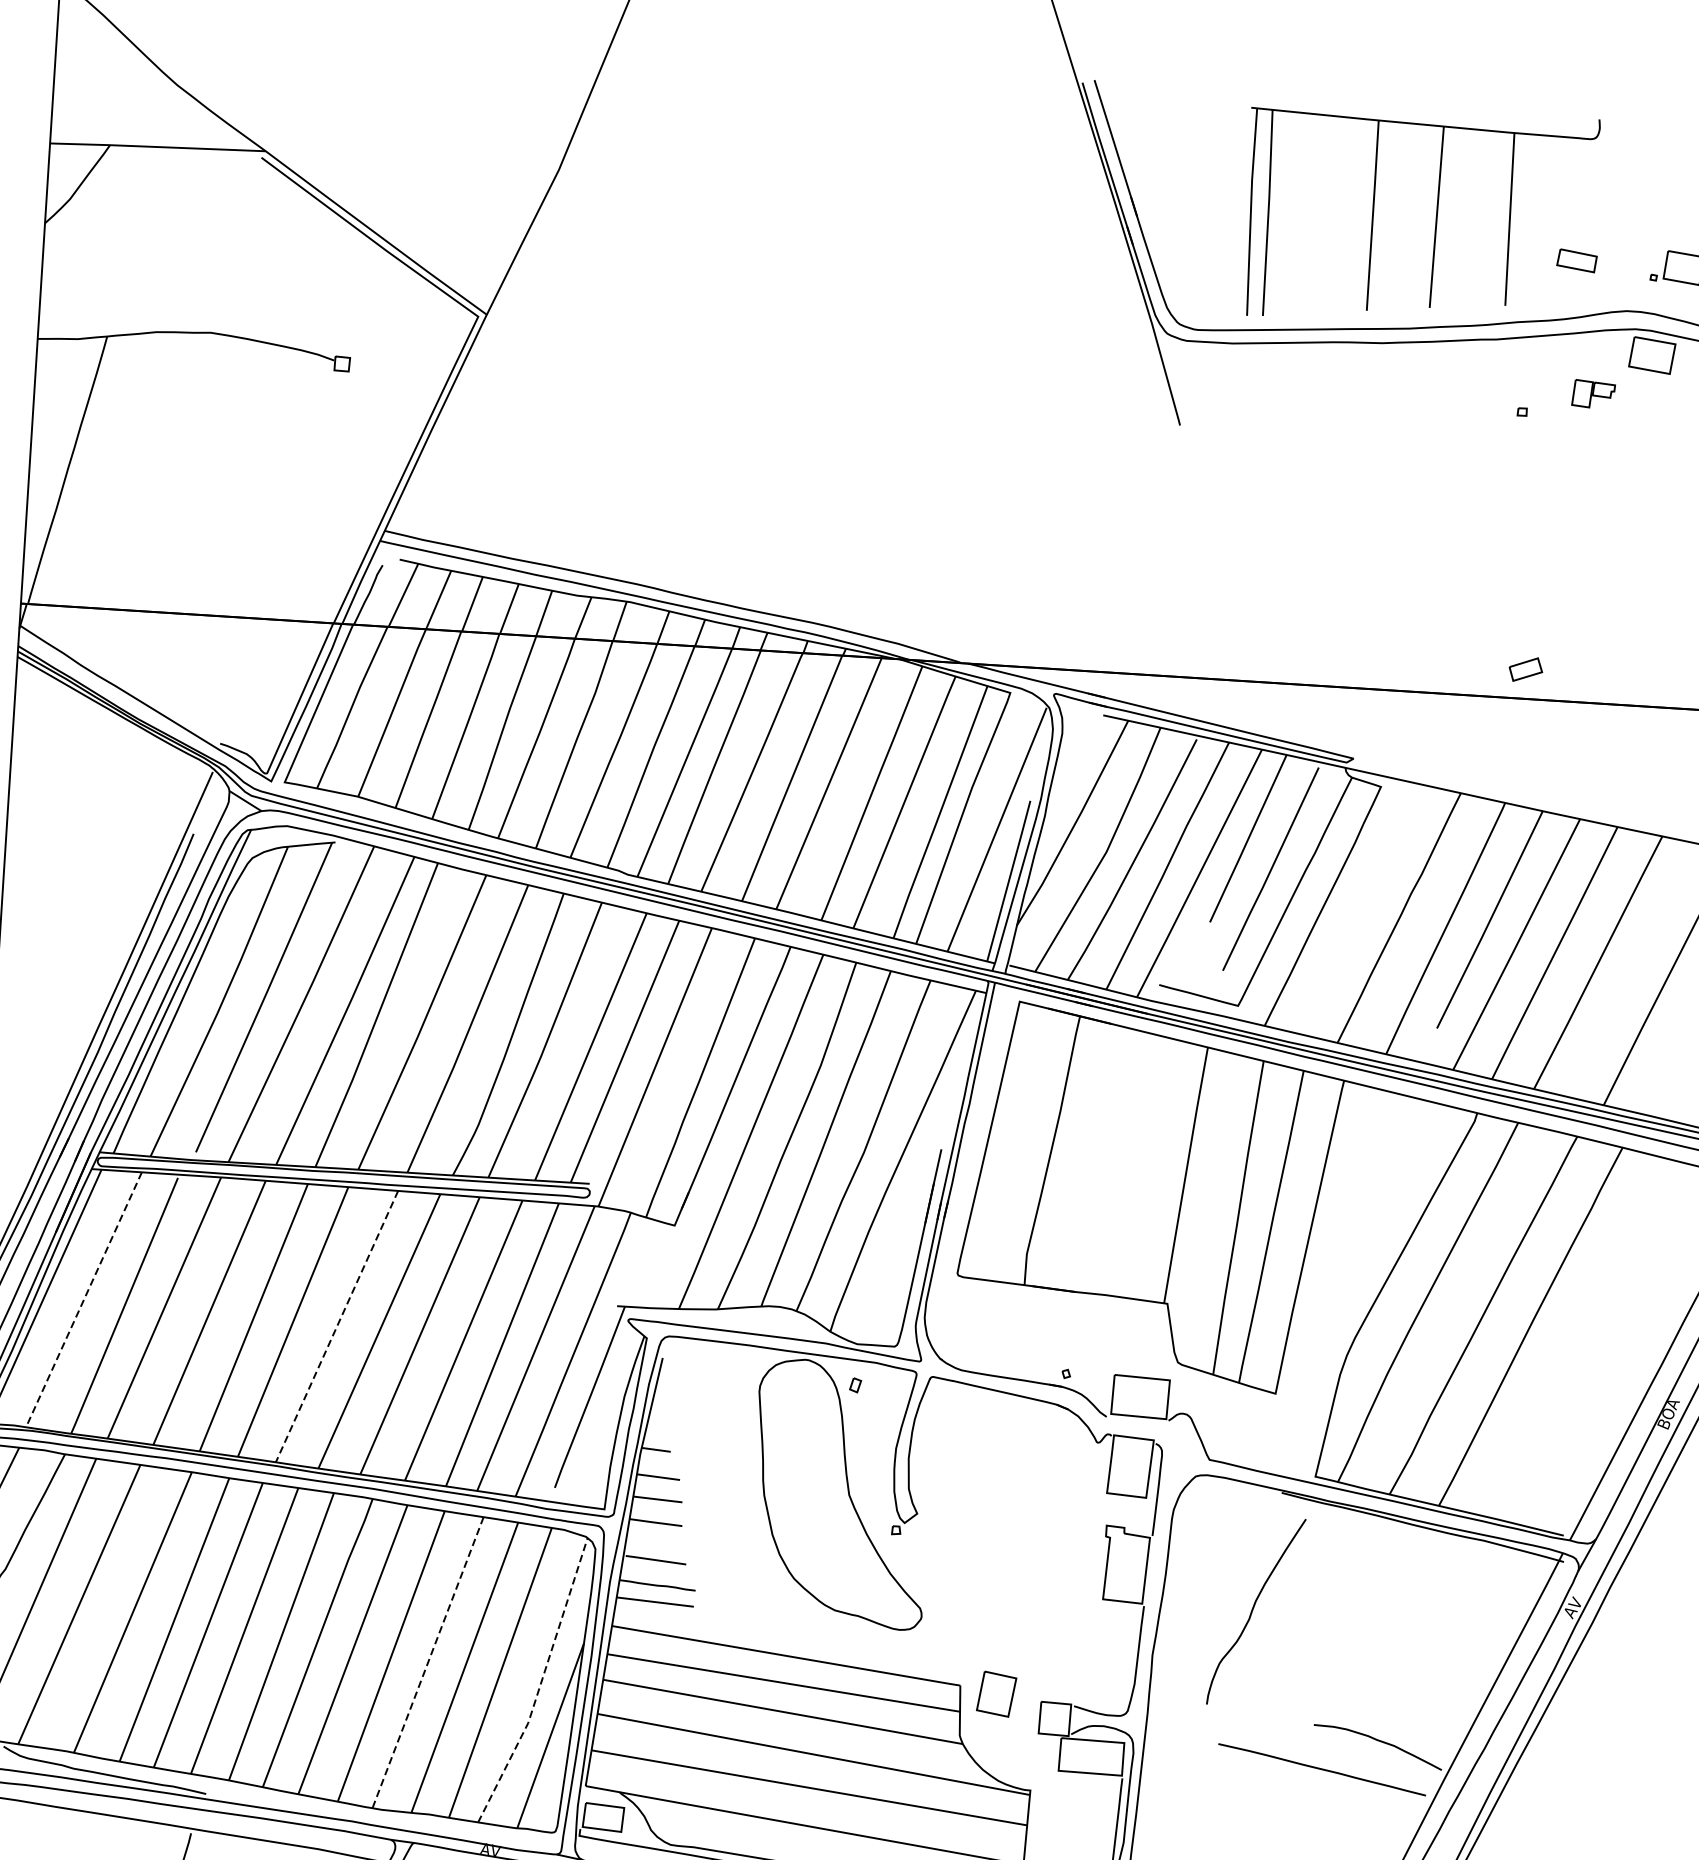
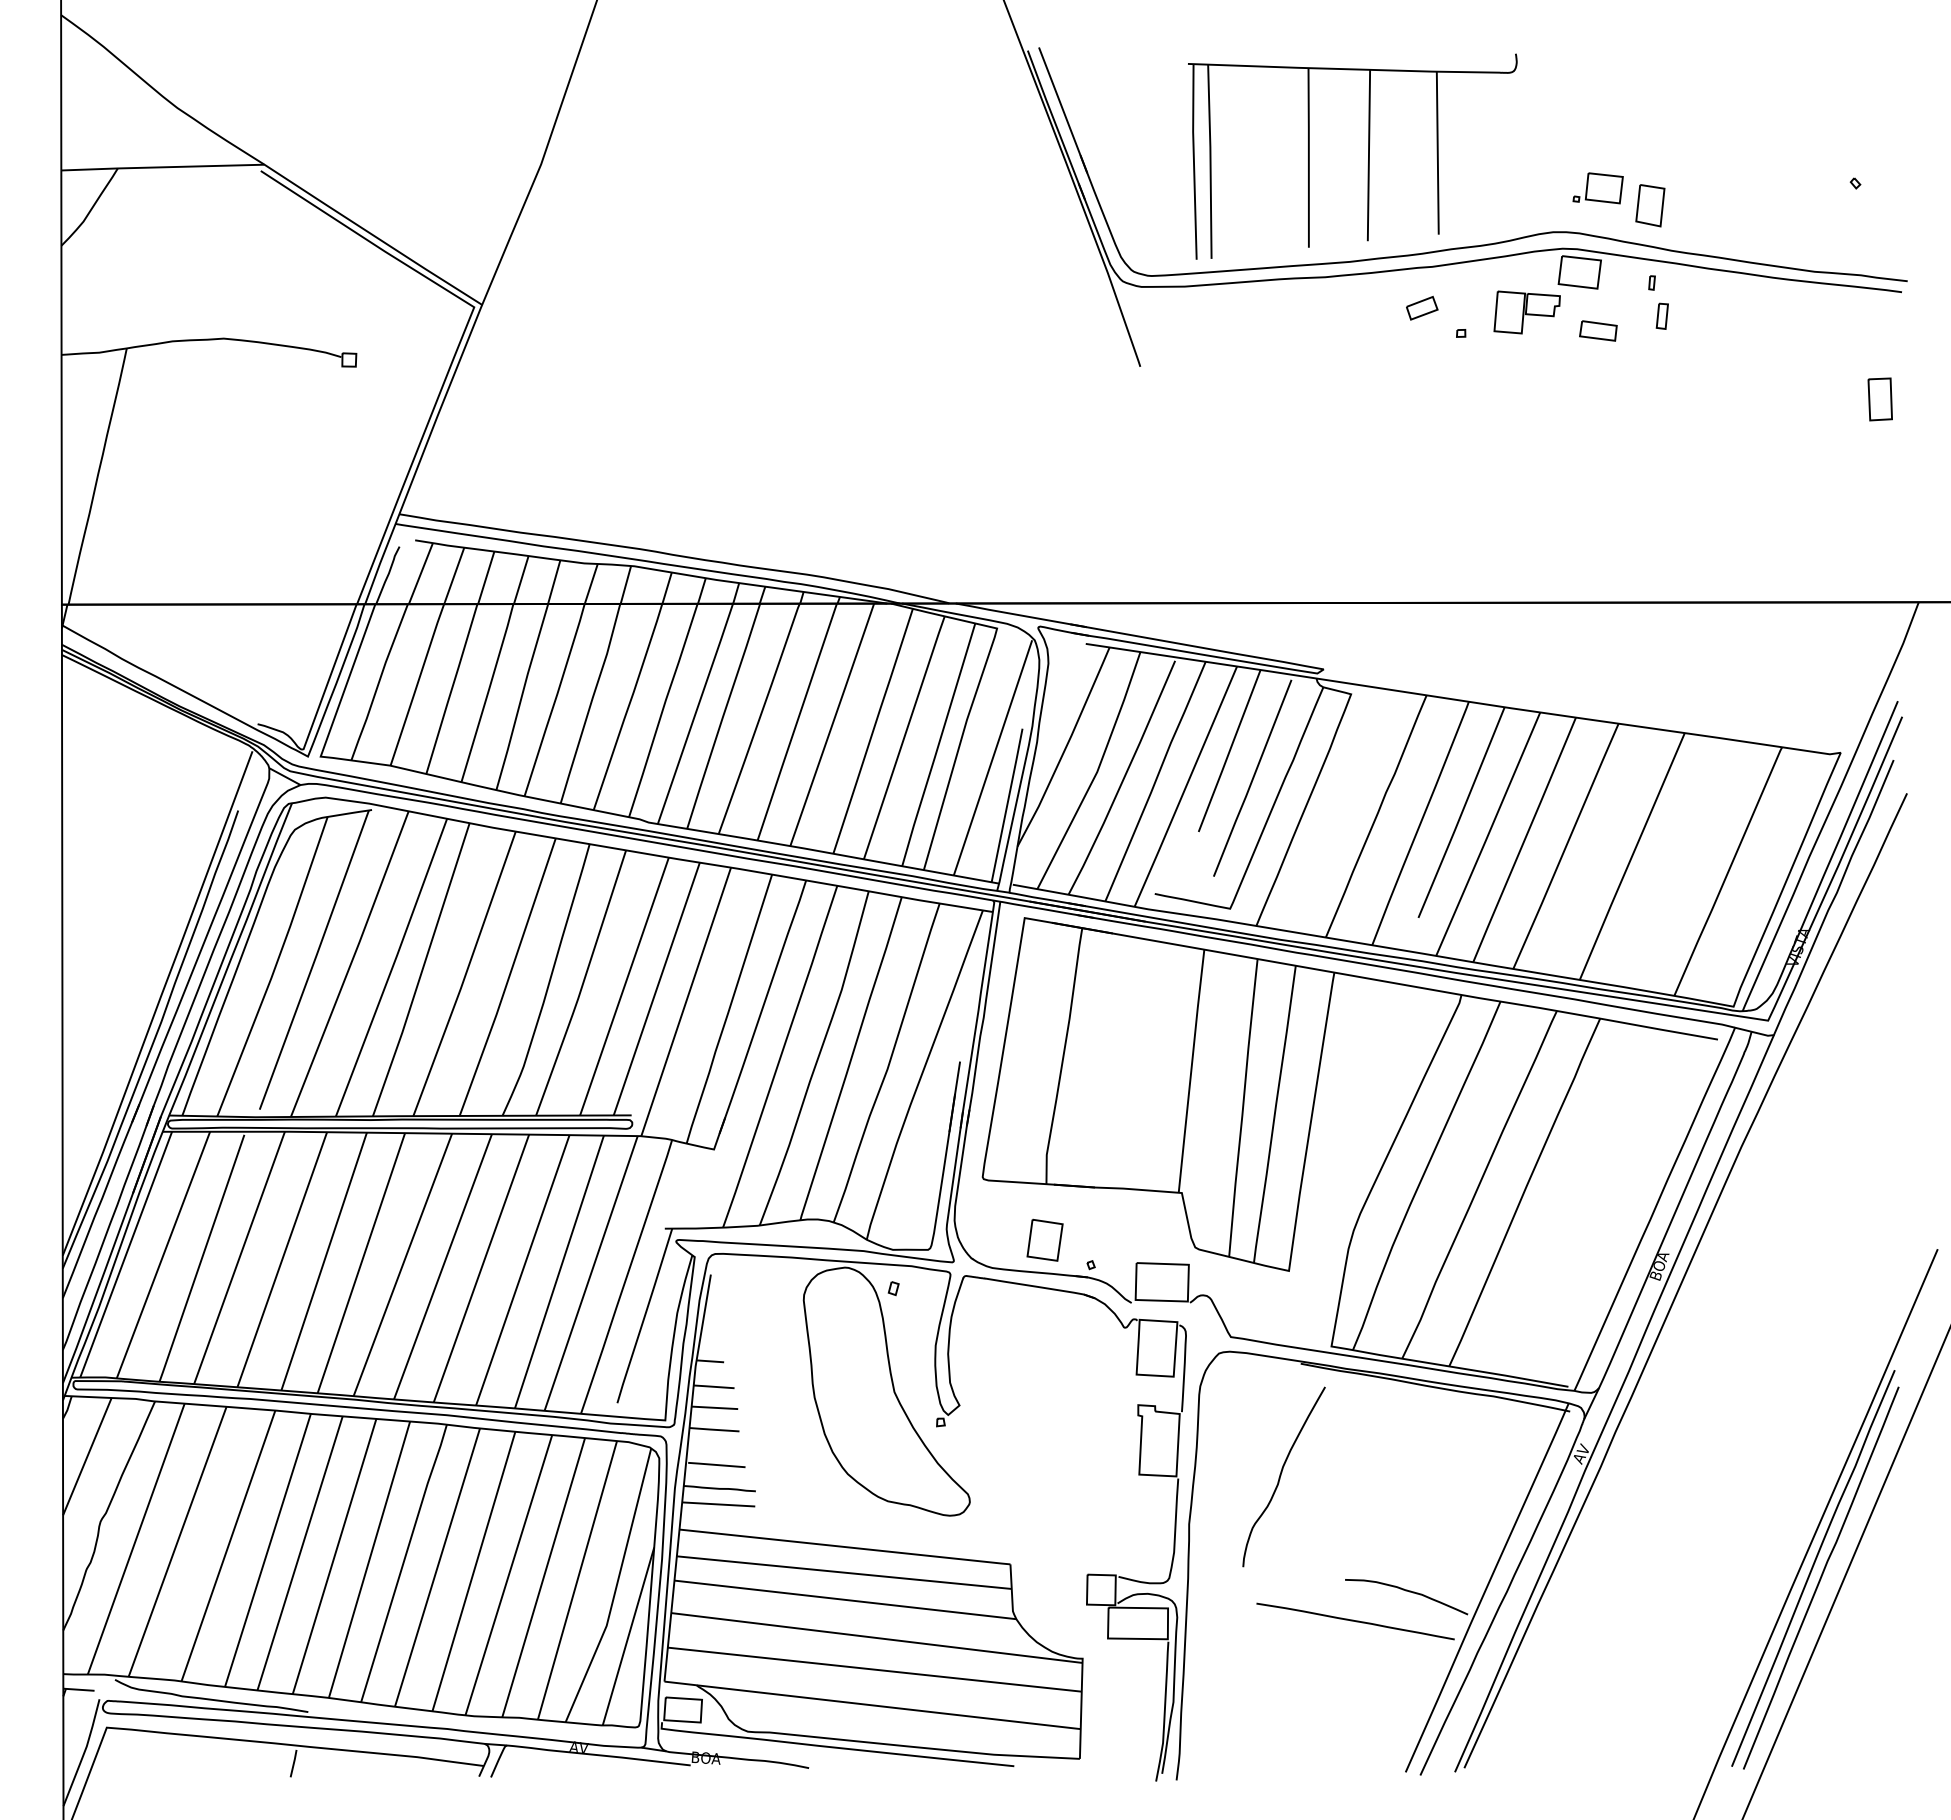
part: (1577, 260) -> (1598, 330), moved
part: (1592, 394) -> (1526, 312), size x1.67
part: (1526, 668) -> (1422, 307), moved
line: (84, 1300) -> (163, 1255), dashed -> solid
line: (336, 1327) -> (402, 1265), dashed -> solid
line: (427, 1662) -> (508, 1575), dashed -> solid
line: (541, 1684) -> (616, 1588), dashed -> solid
part: (996, 1693) -> (1044, 1239), moved

